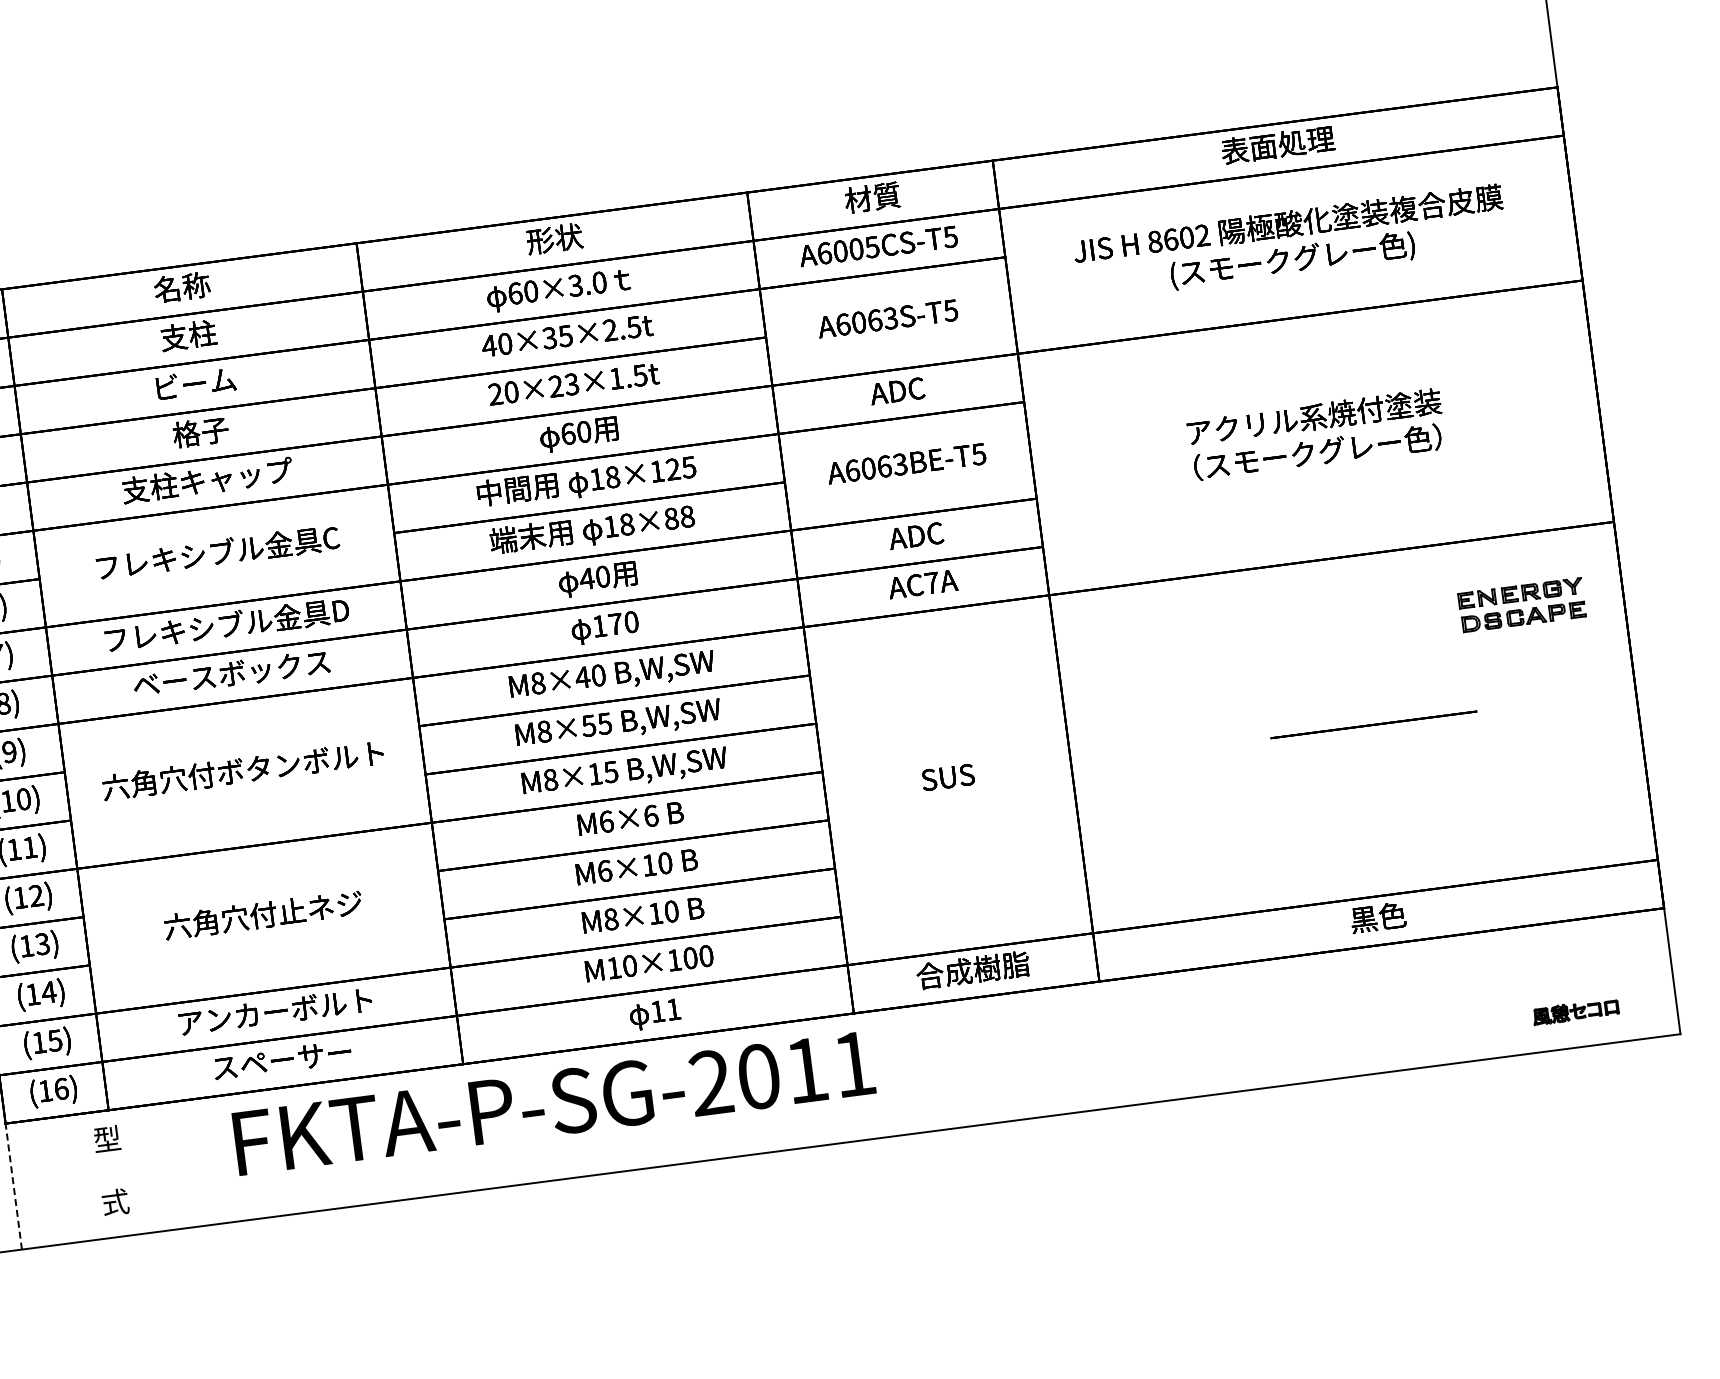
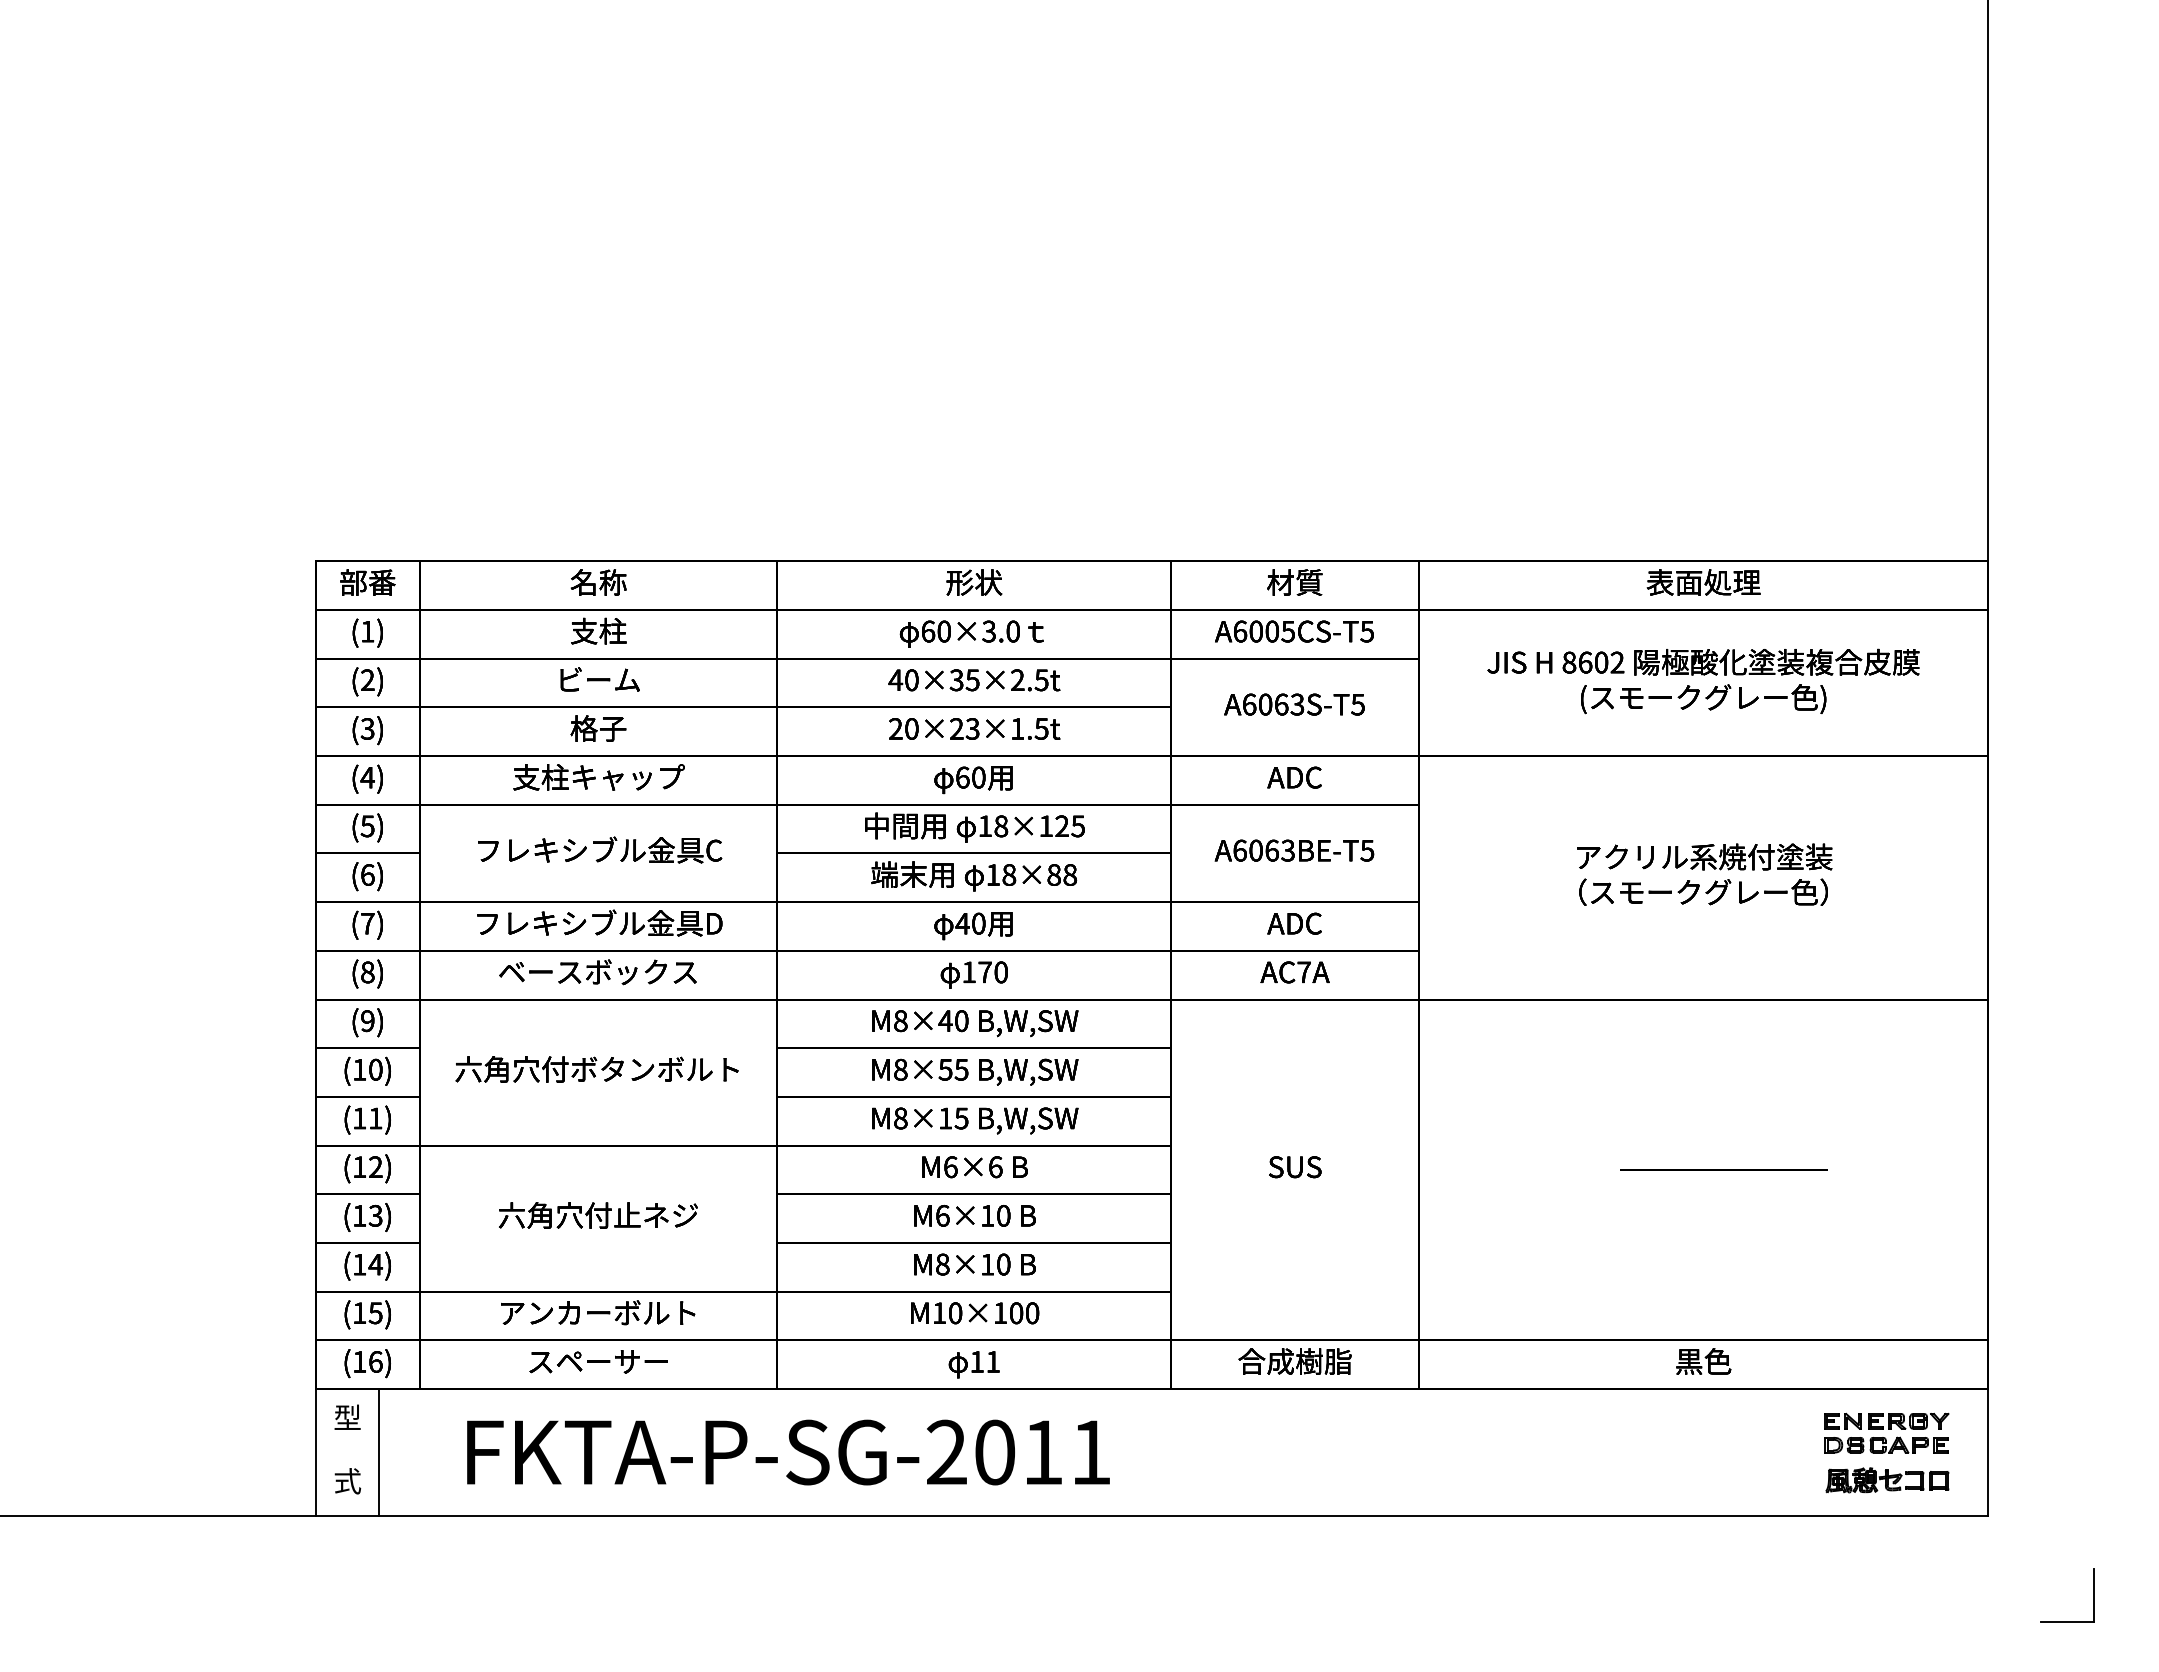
part: (1521, 604) -> (1886, 1432), moved
part: (1575, 1011) -> (1887, 1480), size x1.43
text: (554, 1103) -> (788, 1452), moved
text: (111, 1170) -> (347, 1449), moved
line: (76, 1178) -> (379, 1452), added
line: (13, 1186) -> (315, 1452), dashed -> solid

